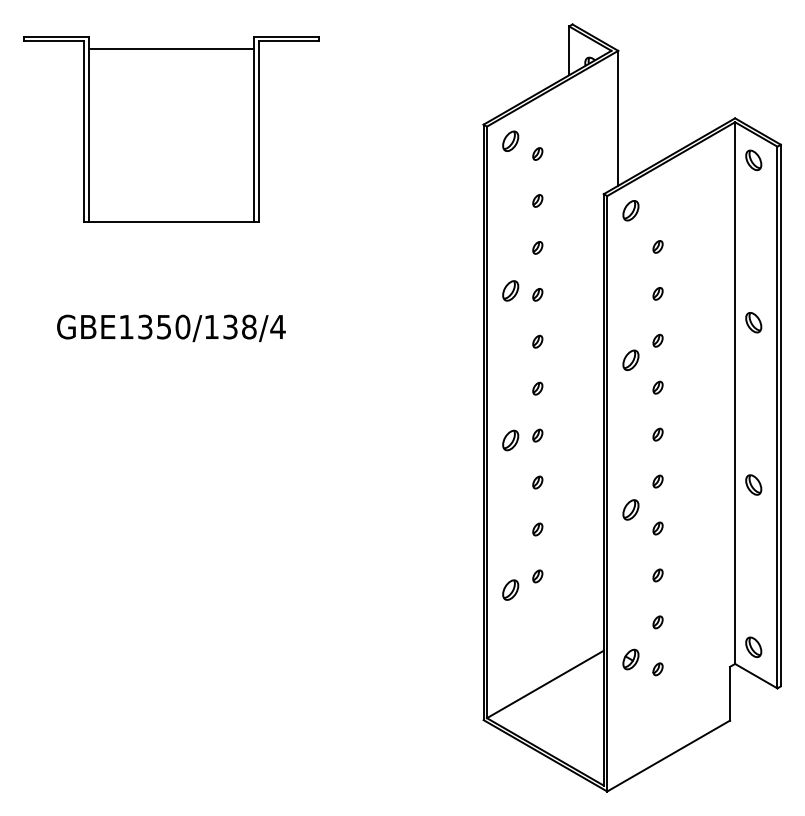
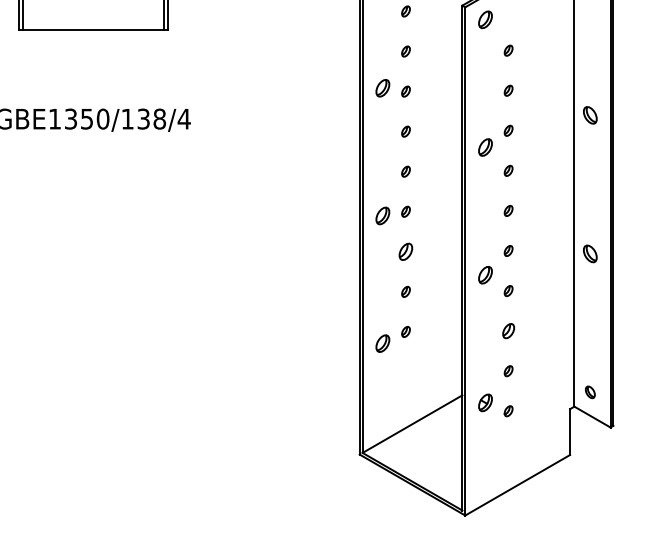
part: (537, 482) -> (405, 251), size x1.6
part: (657, 575) -> (508, 331), size x1.4
part: (753, 646) -> (590, 391), size x0.7

